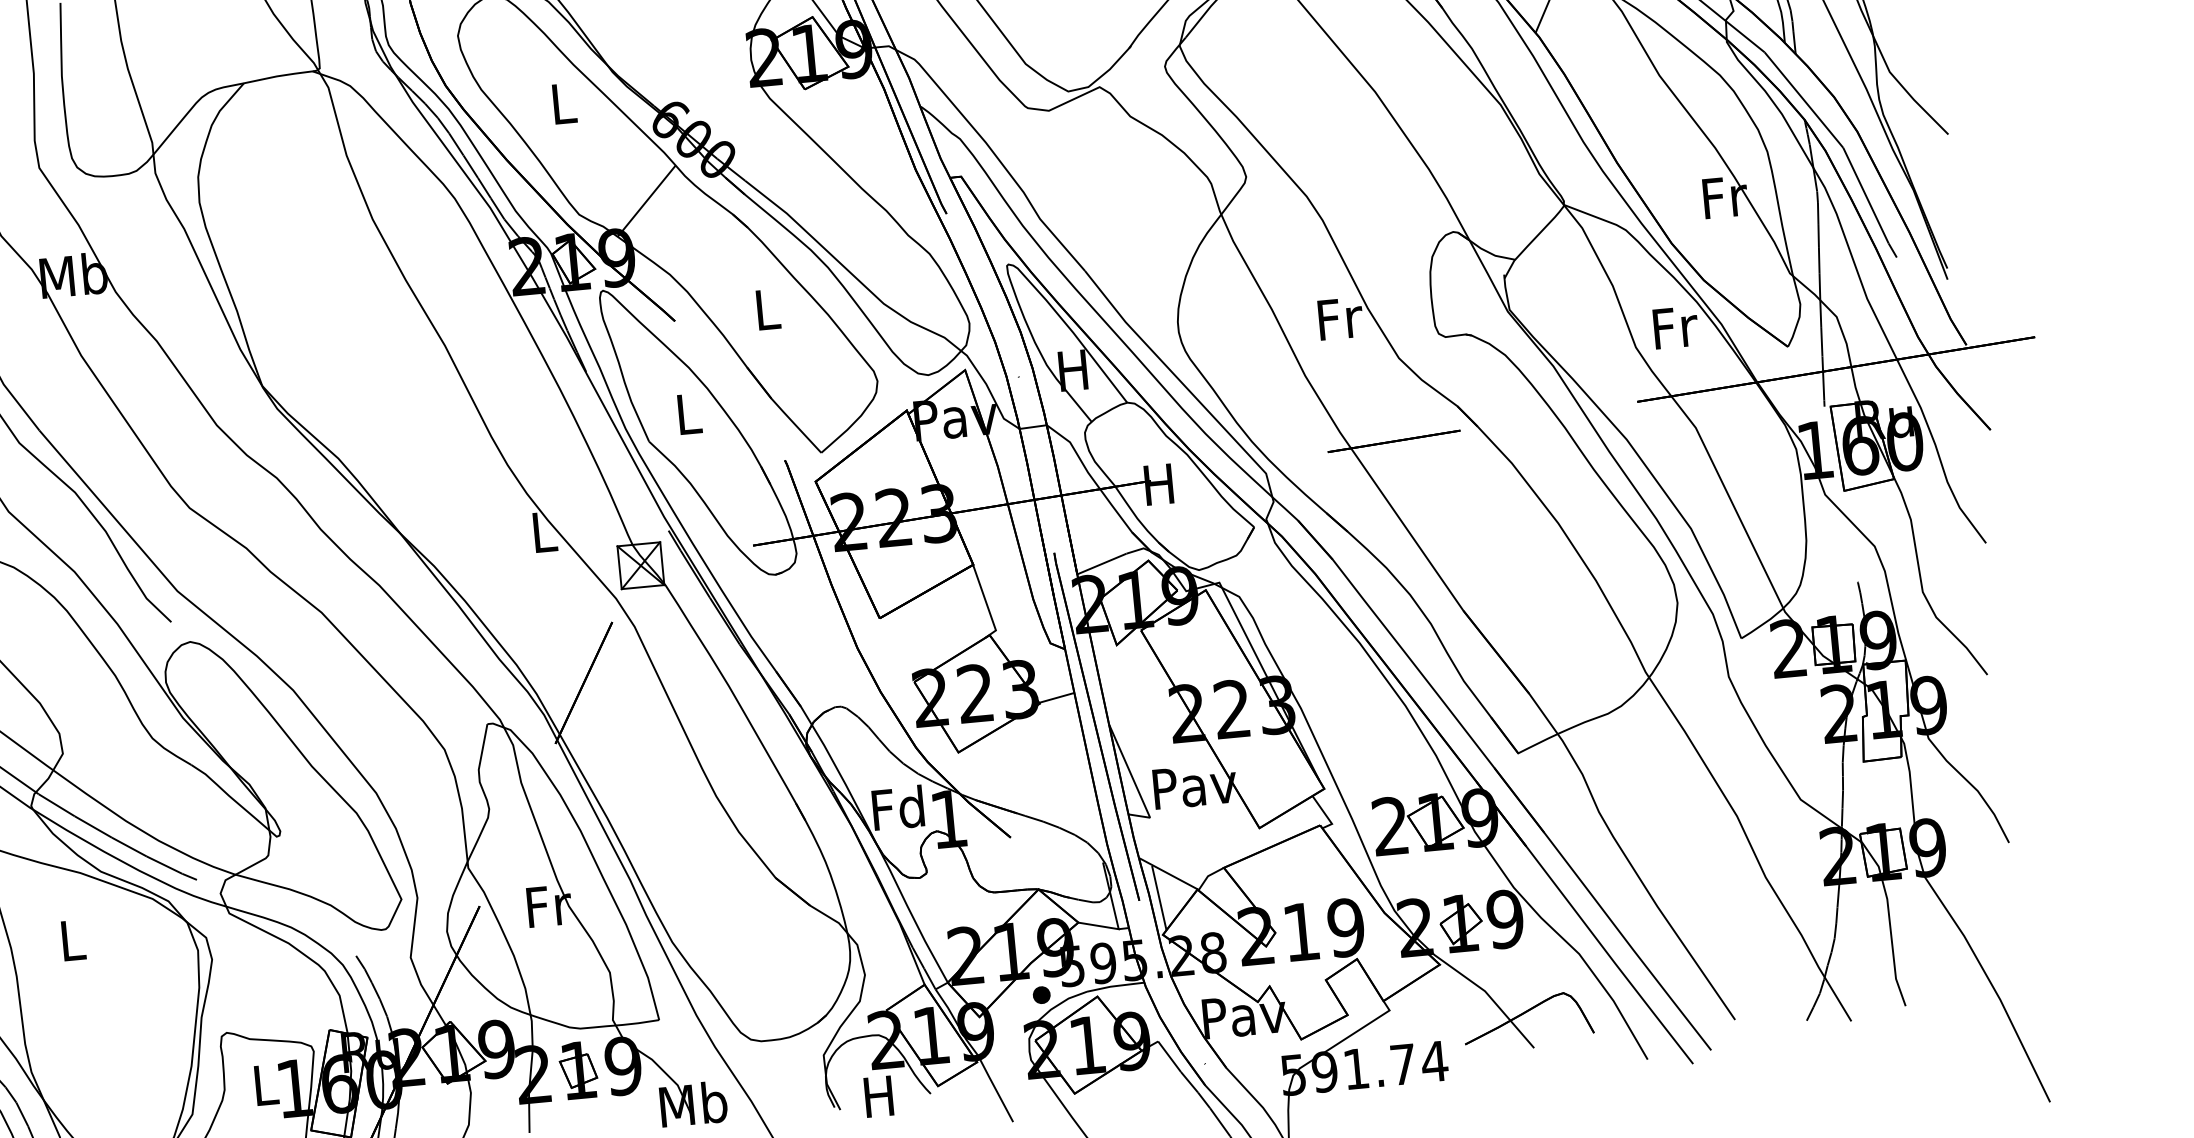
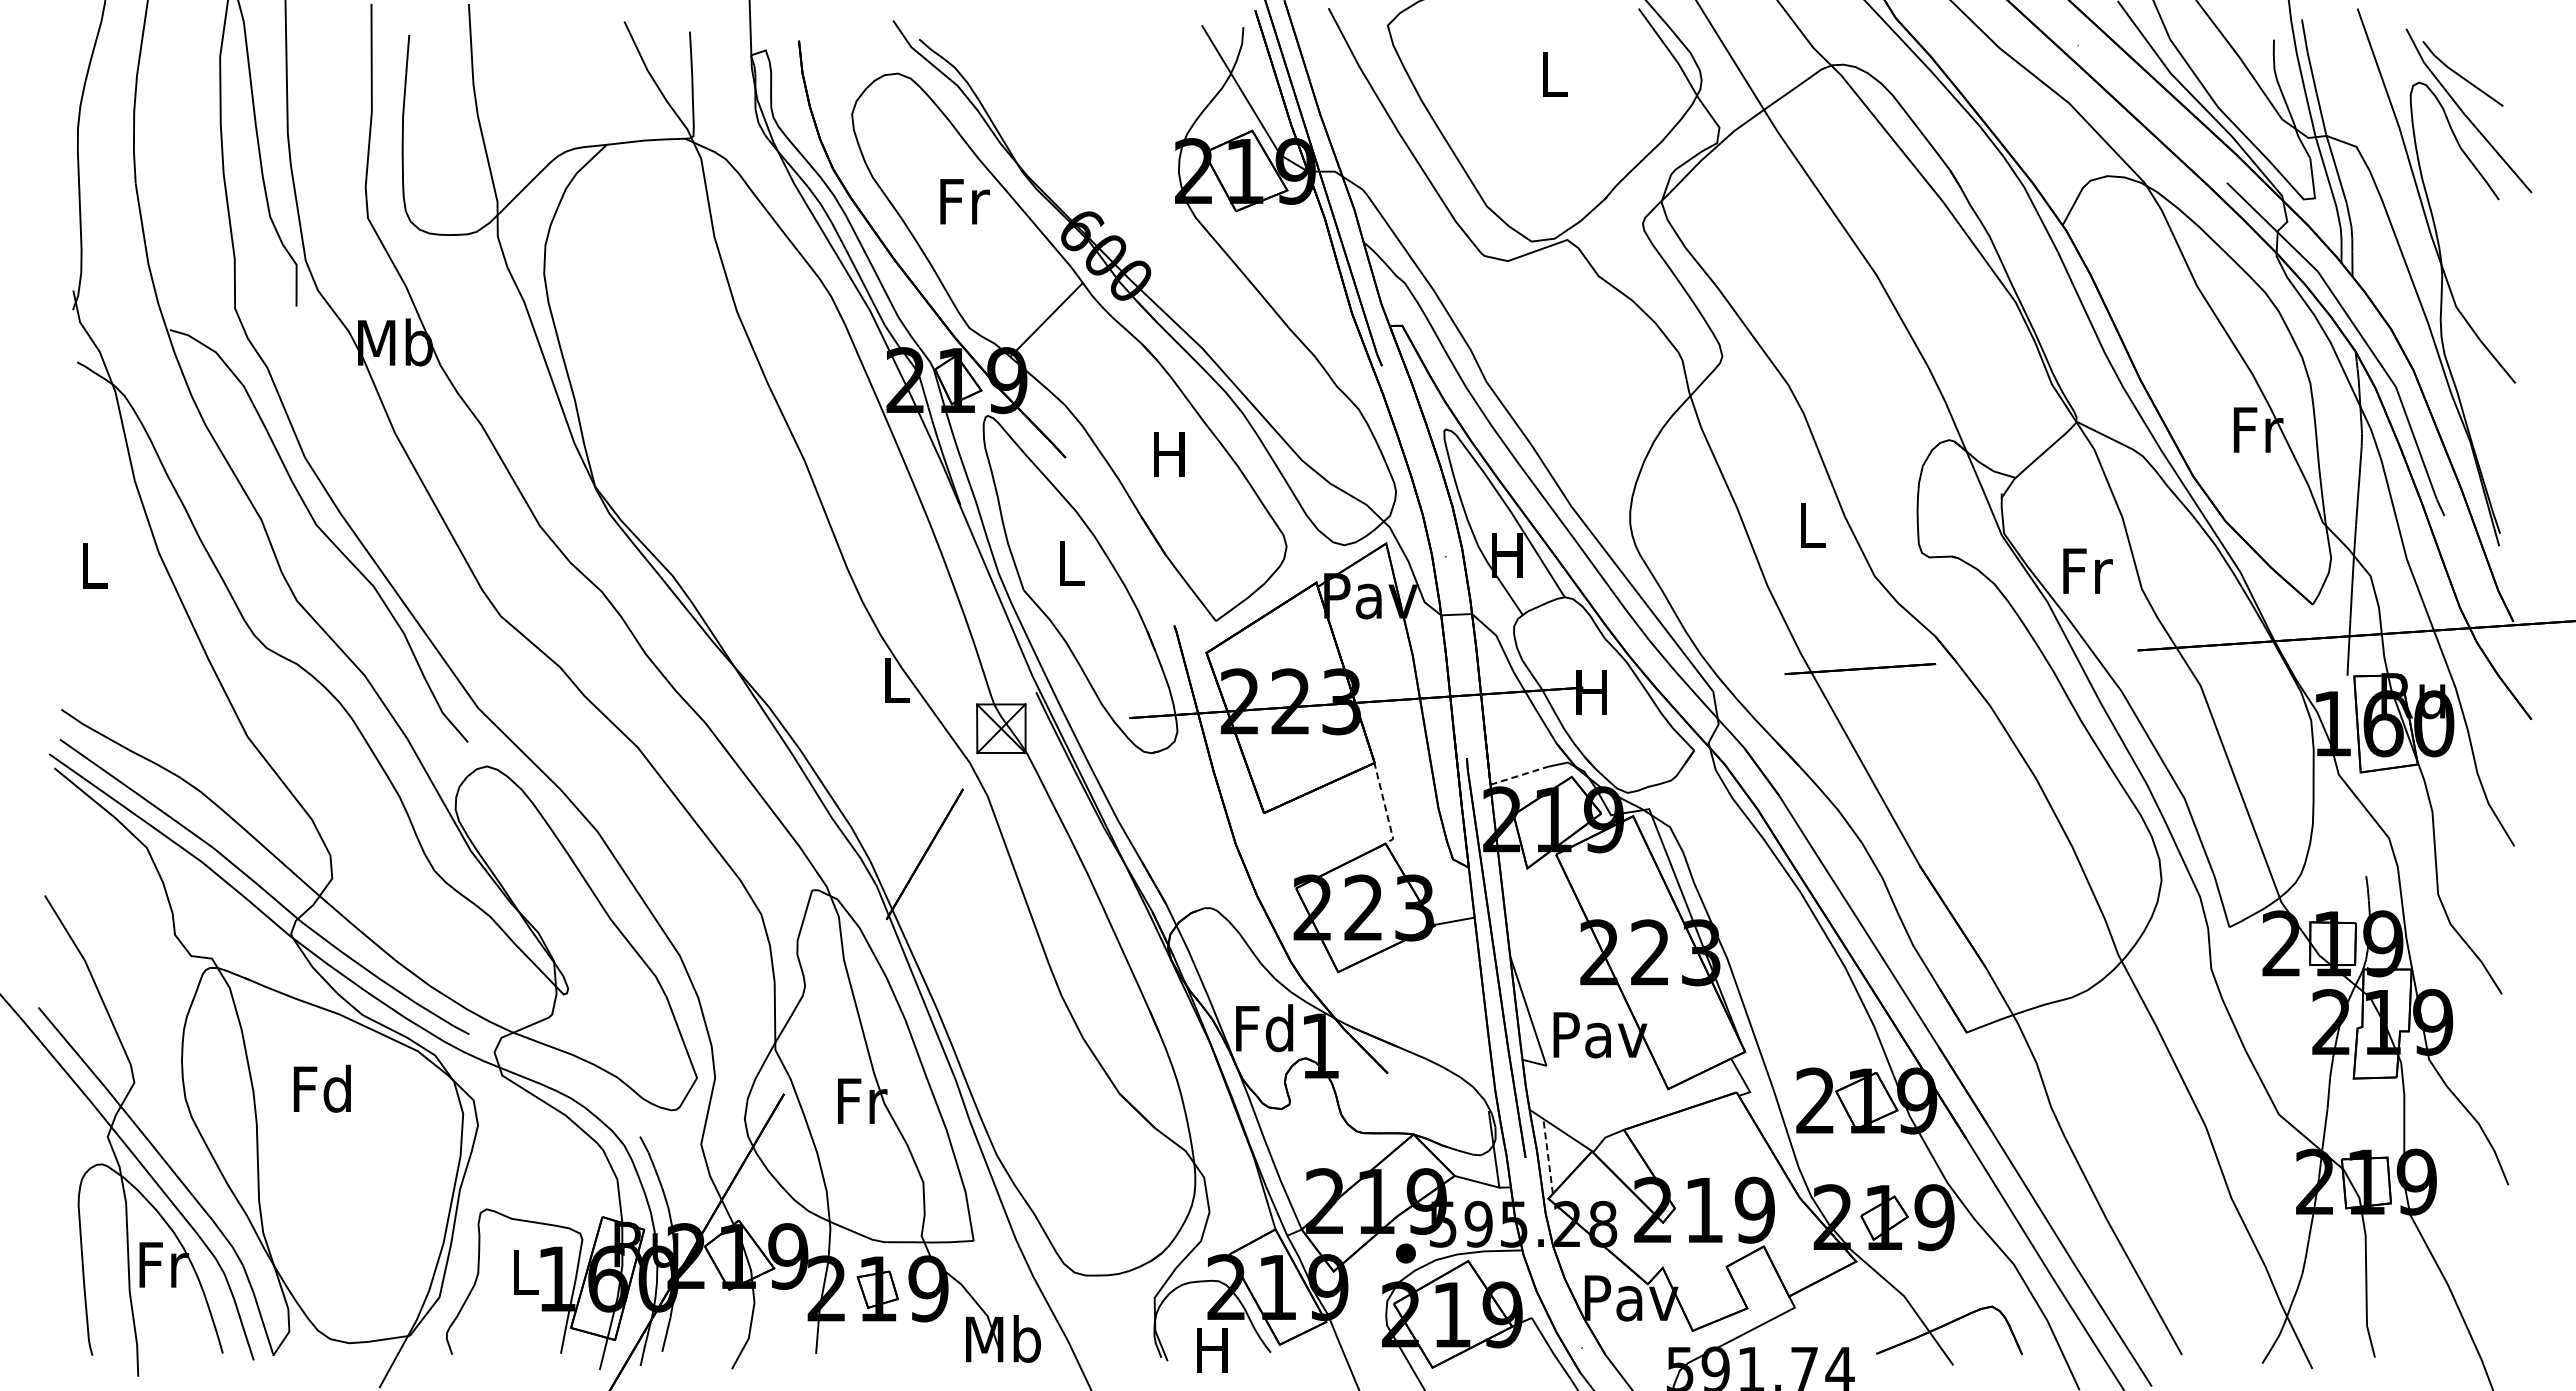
text: (564, 103) -> (964, 201), L -> Fr
text: (766, 309) -> (1169, 454), L -> H
text: (1340, 318) -> (1813, 525), Fr -> L
text: (1675, 327) -> (2087, 570), moved
line: (1102, 563) -> (1519, 775), solid -> dashed
line: (986, 604) -> (1385, 809), solid -> dashed
line: (1159, 897) -> (1548, 1156), solid -> dashed
text: (70, 939) -> (321, 1088), L -> Fd

